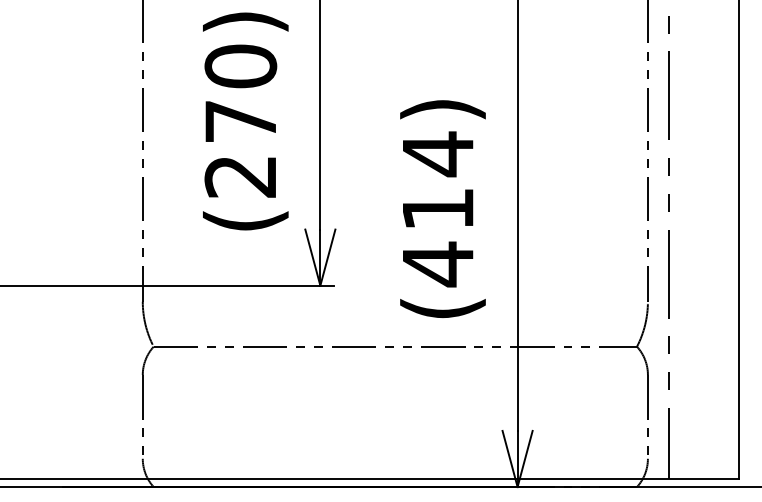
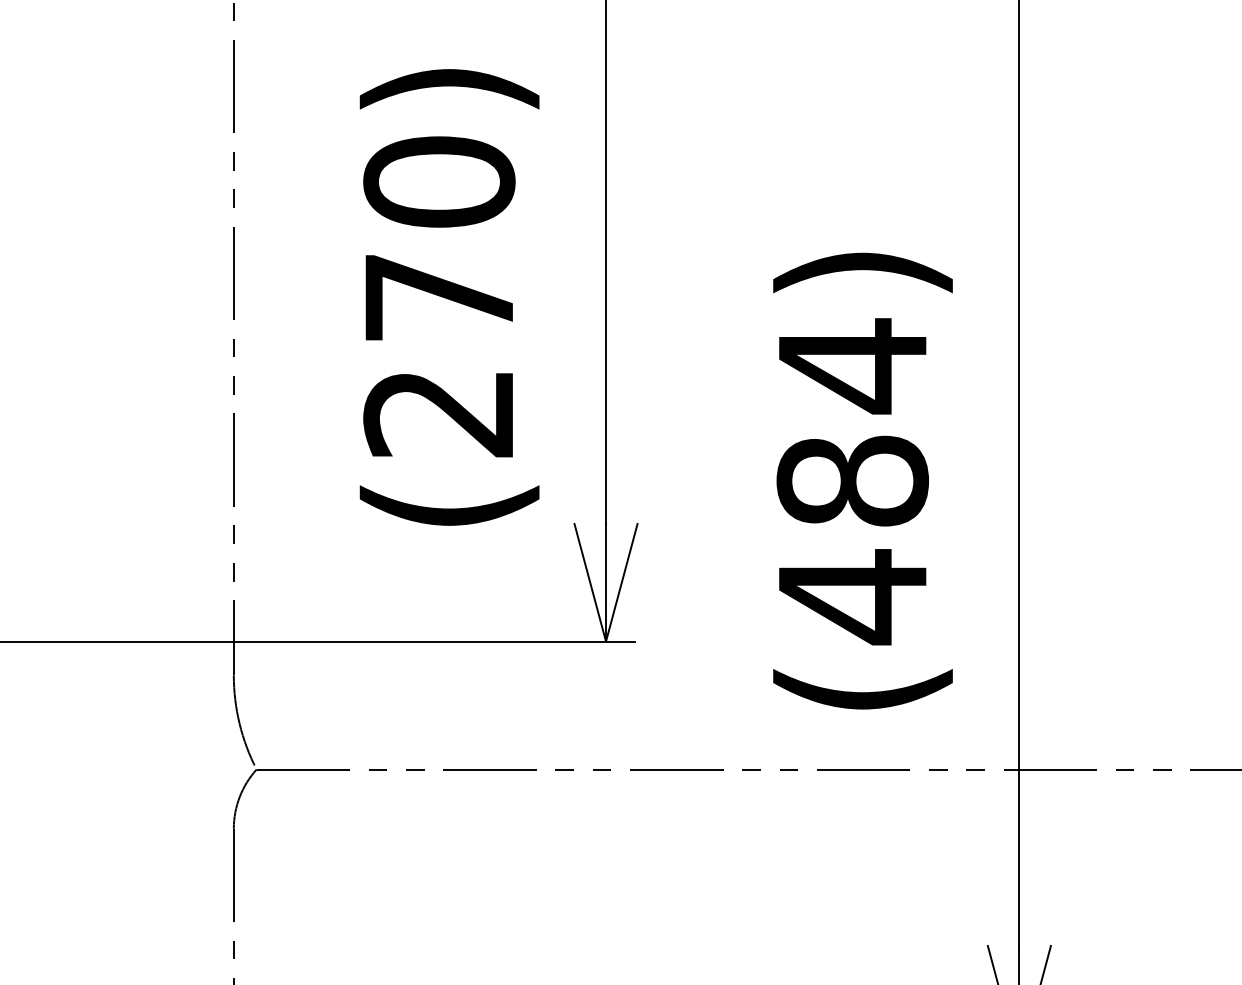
text: (437, 208) -> (851, 479), (414) -> (484)

